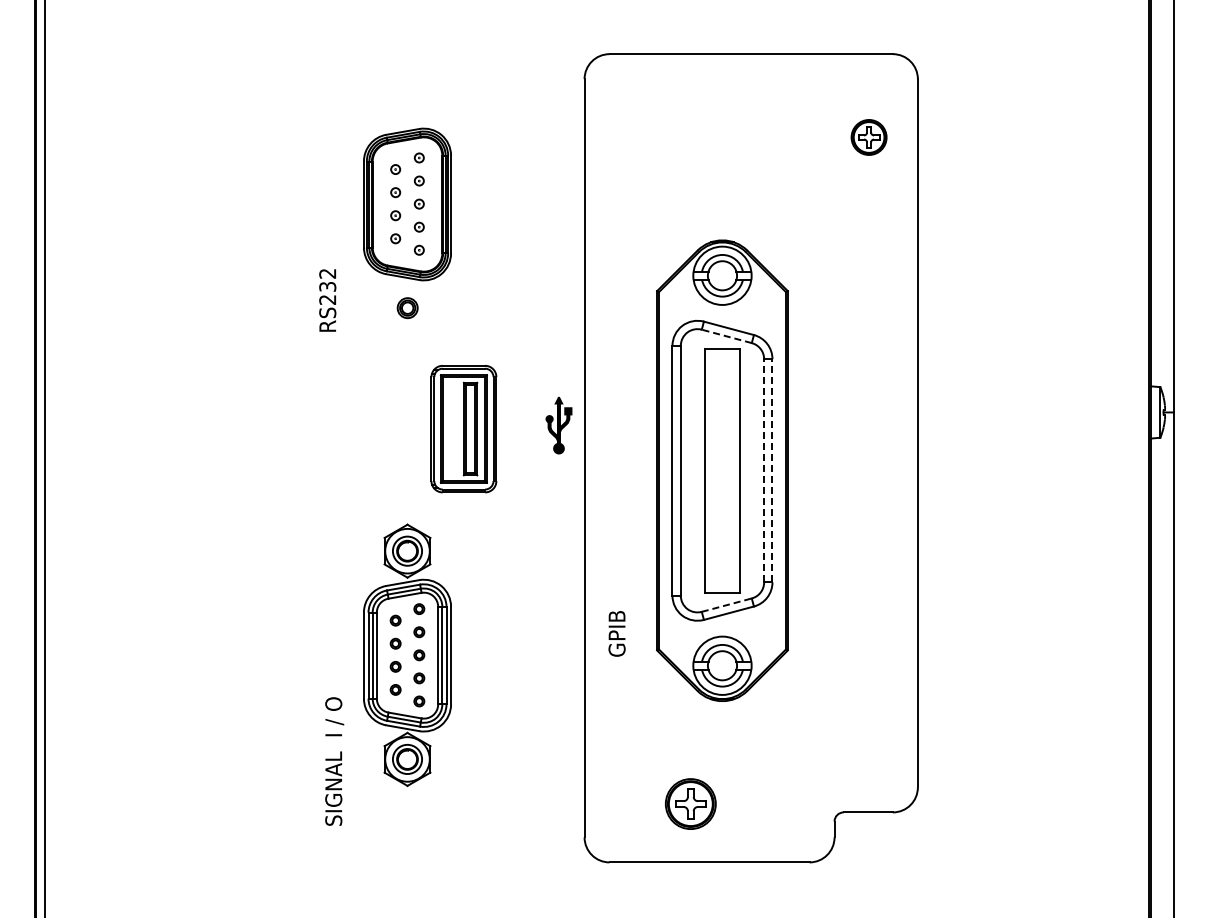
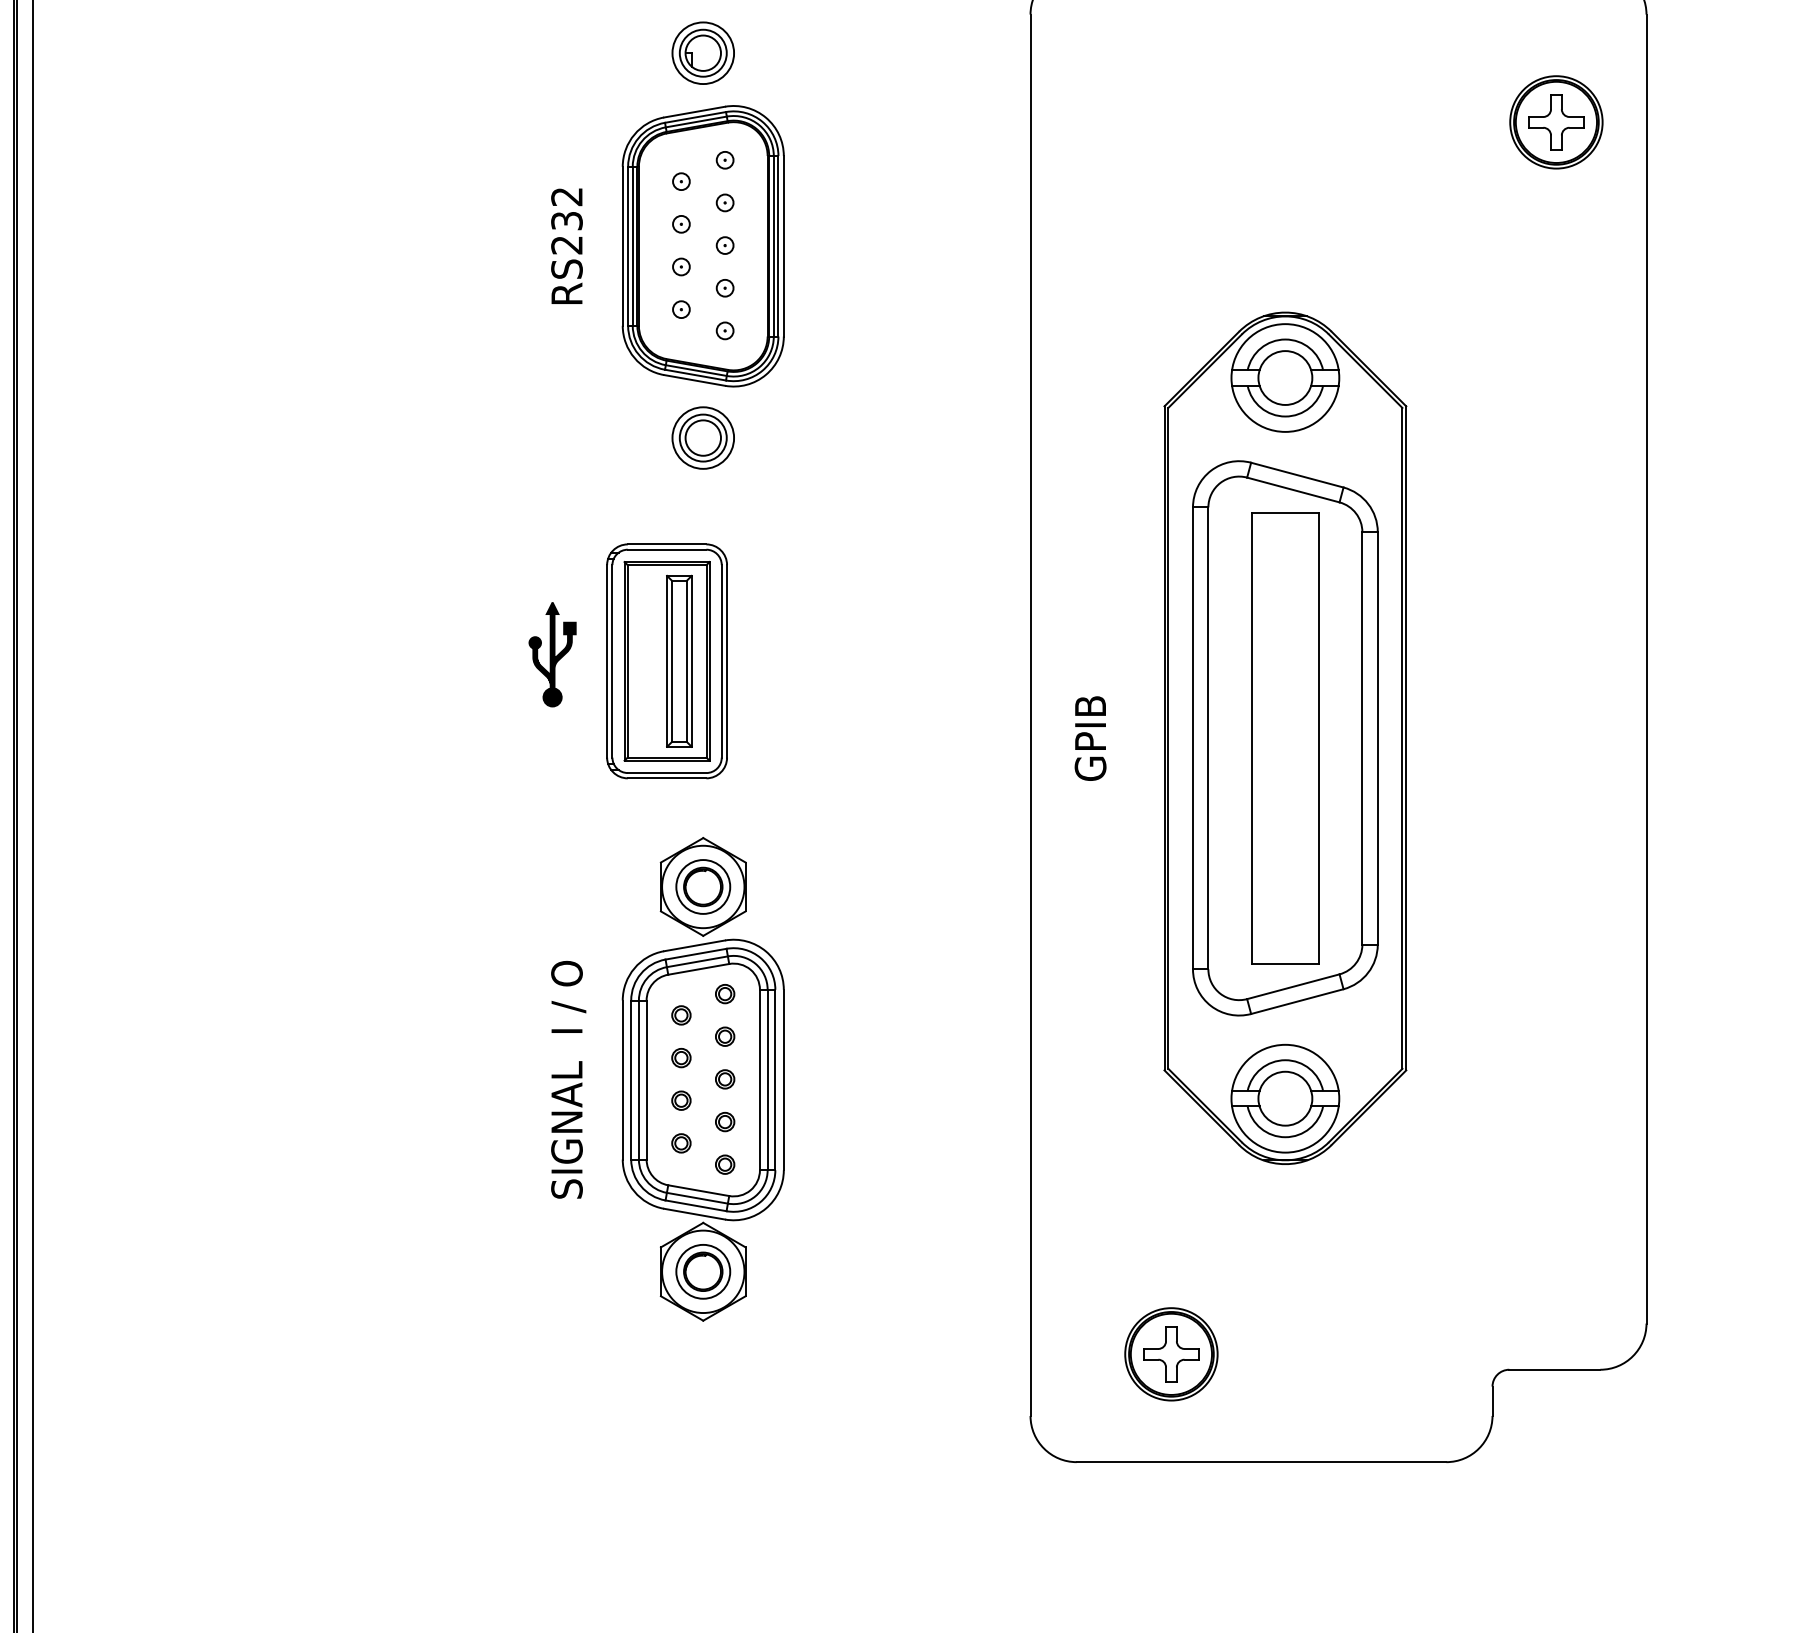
part: (407, 99) -> (703, 52), added
part: (868, 137) -> (1555, 122), size x1.43
text: (327, 300) -> (566, 246), moved
part: (407, 307) -> (703, 436), size x1.67
line: (726, 336) -> (1292, 490), dashed -> solid
part: (558, 425) -> (551, 654), moved
part: (463, 429) -> (666, 662), moved
line: (764, 470) -> (1363, 737), dashed -> solid
line: (772, 470) -> (1377, 737), dashed -> solid
line: (726, 605) -> (1292, 987), dashed -> solid
text: (616, 633) -> (1089, 737), moved
text: (334, 761) -> (568, 1079), moved
part: (690, 803) -> (1170, 1353), moved

